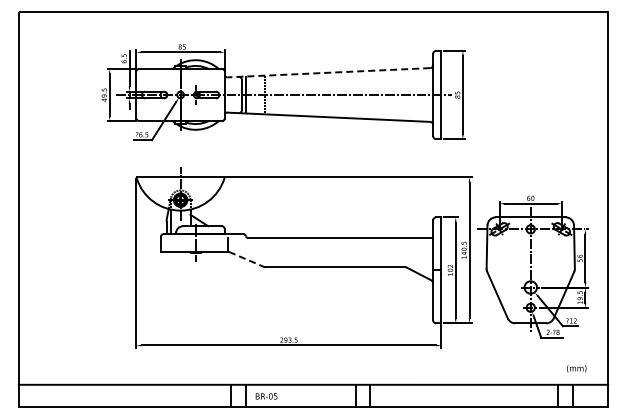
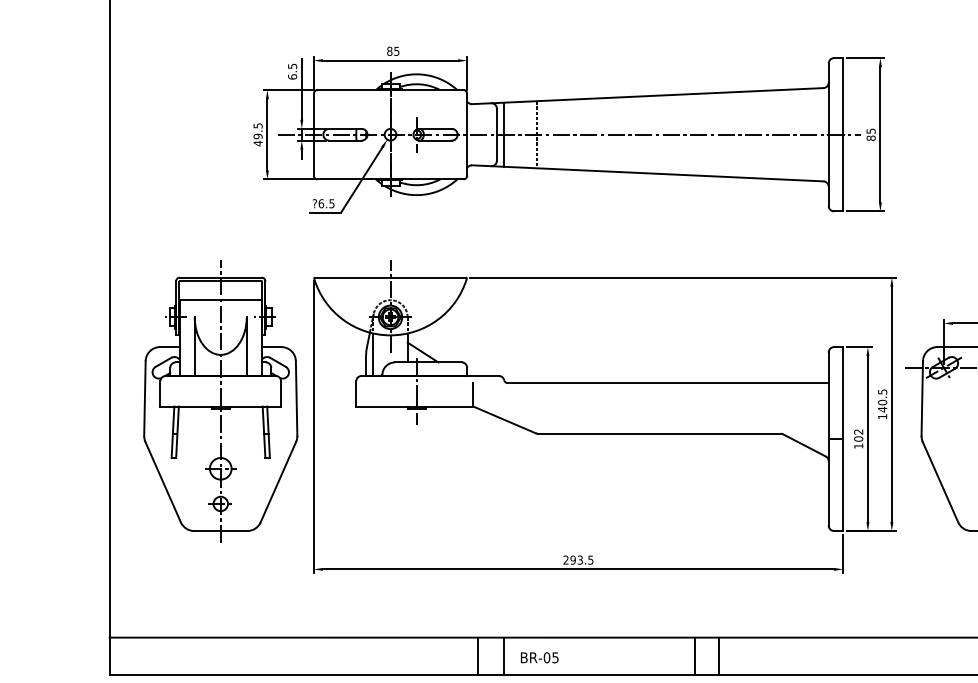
line: (328, 72) -> (647, 95), dashed -> solid
part: (82, 248) -> (220, 401), added
line: (247, 259) -> (506, 420), dashed -> solid

